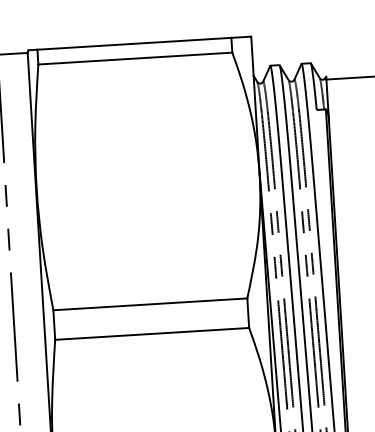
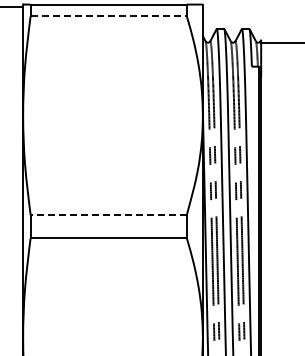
line: (136, 58) -> (109, 16), solid -> dashed
line: (150, 304) -> (108, 214), solid -> dashed

